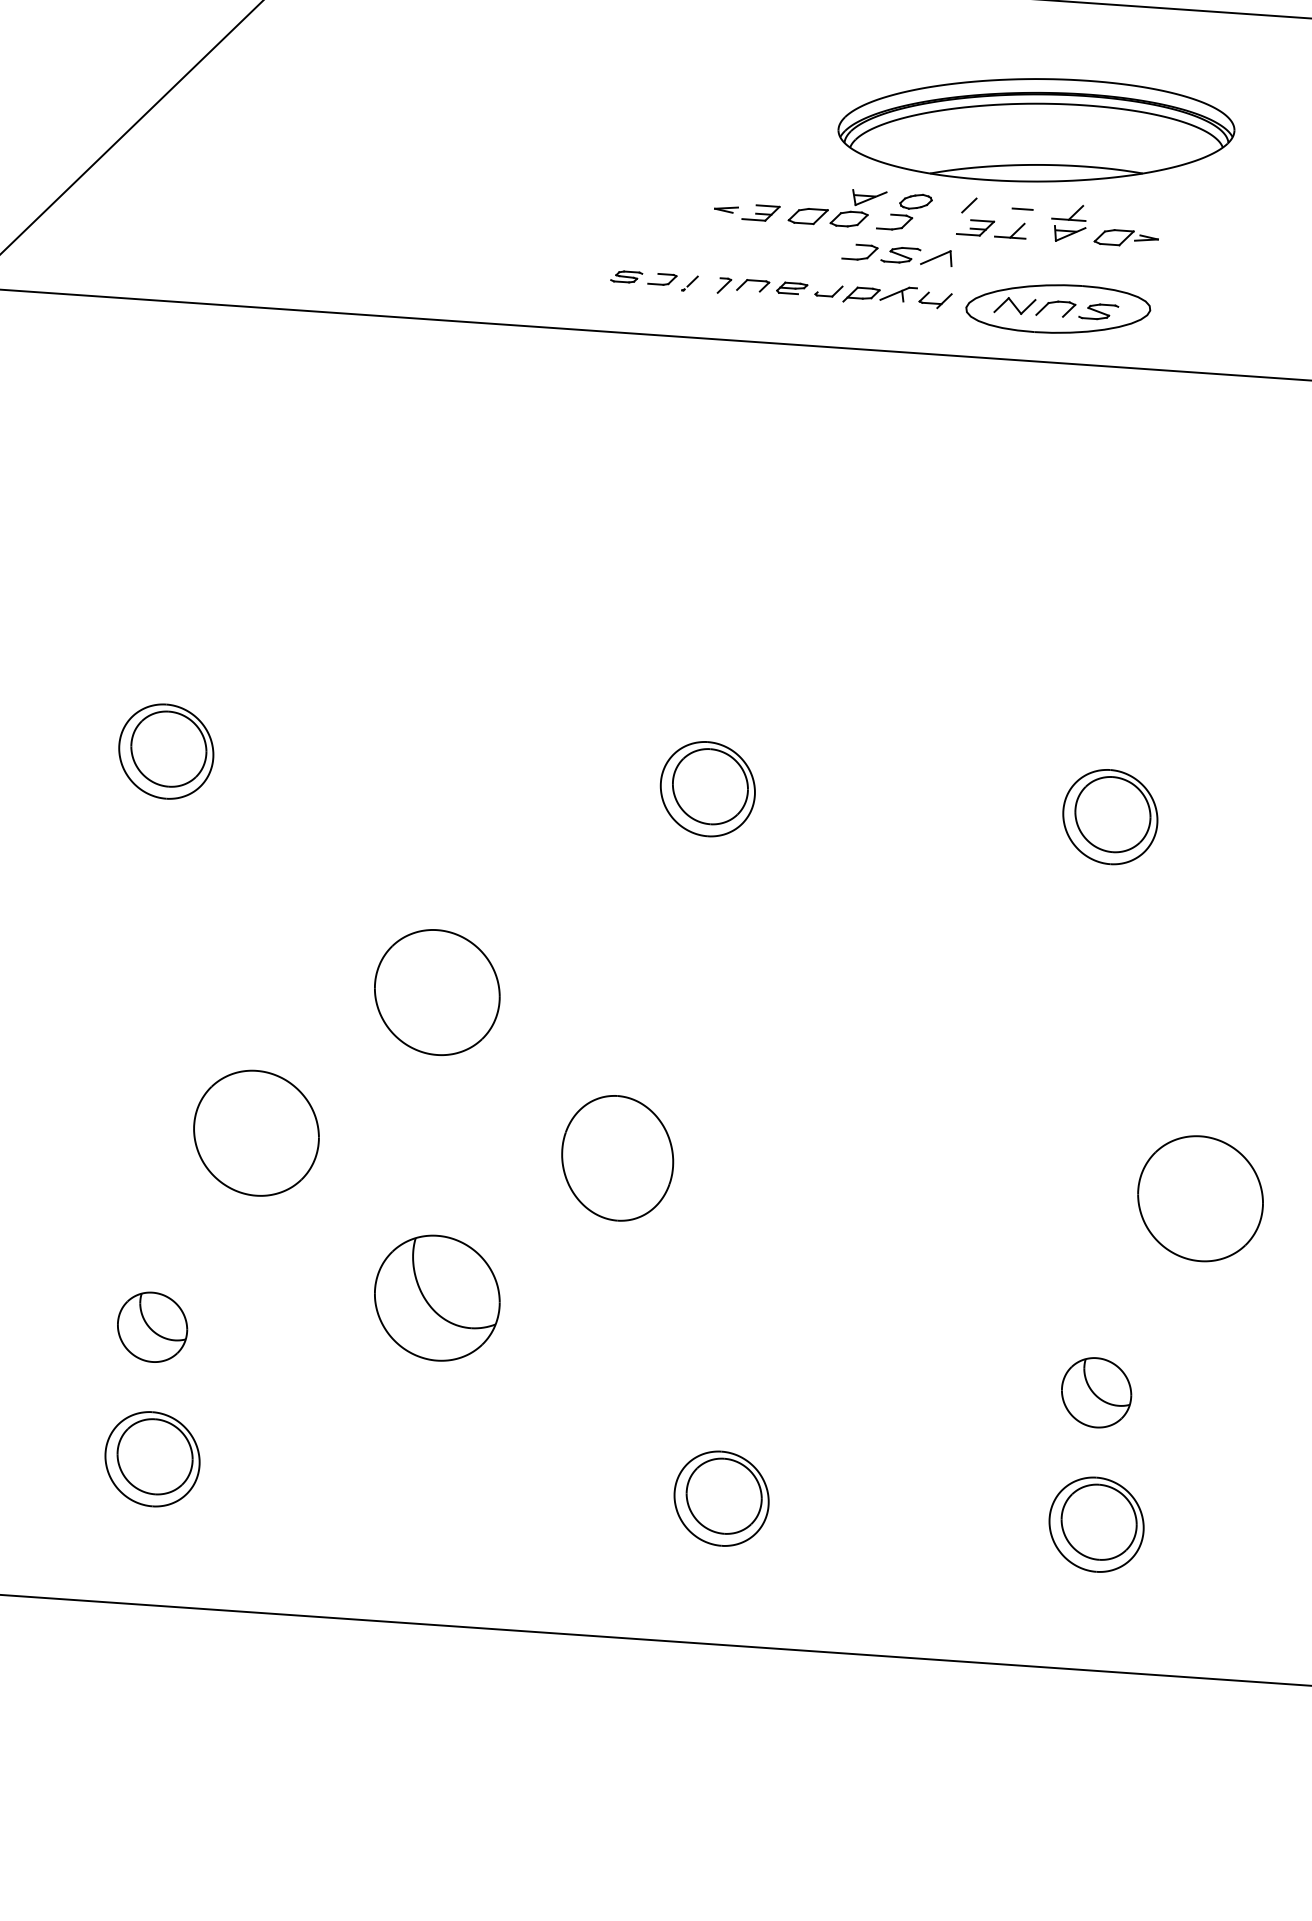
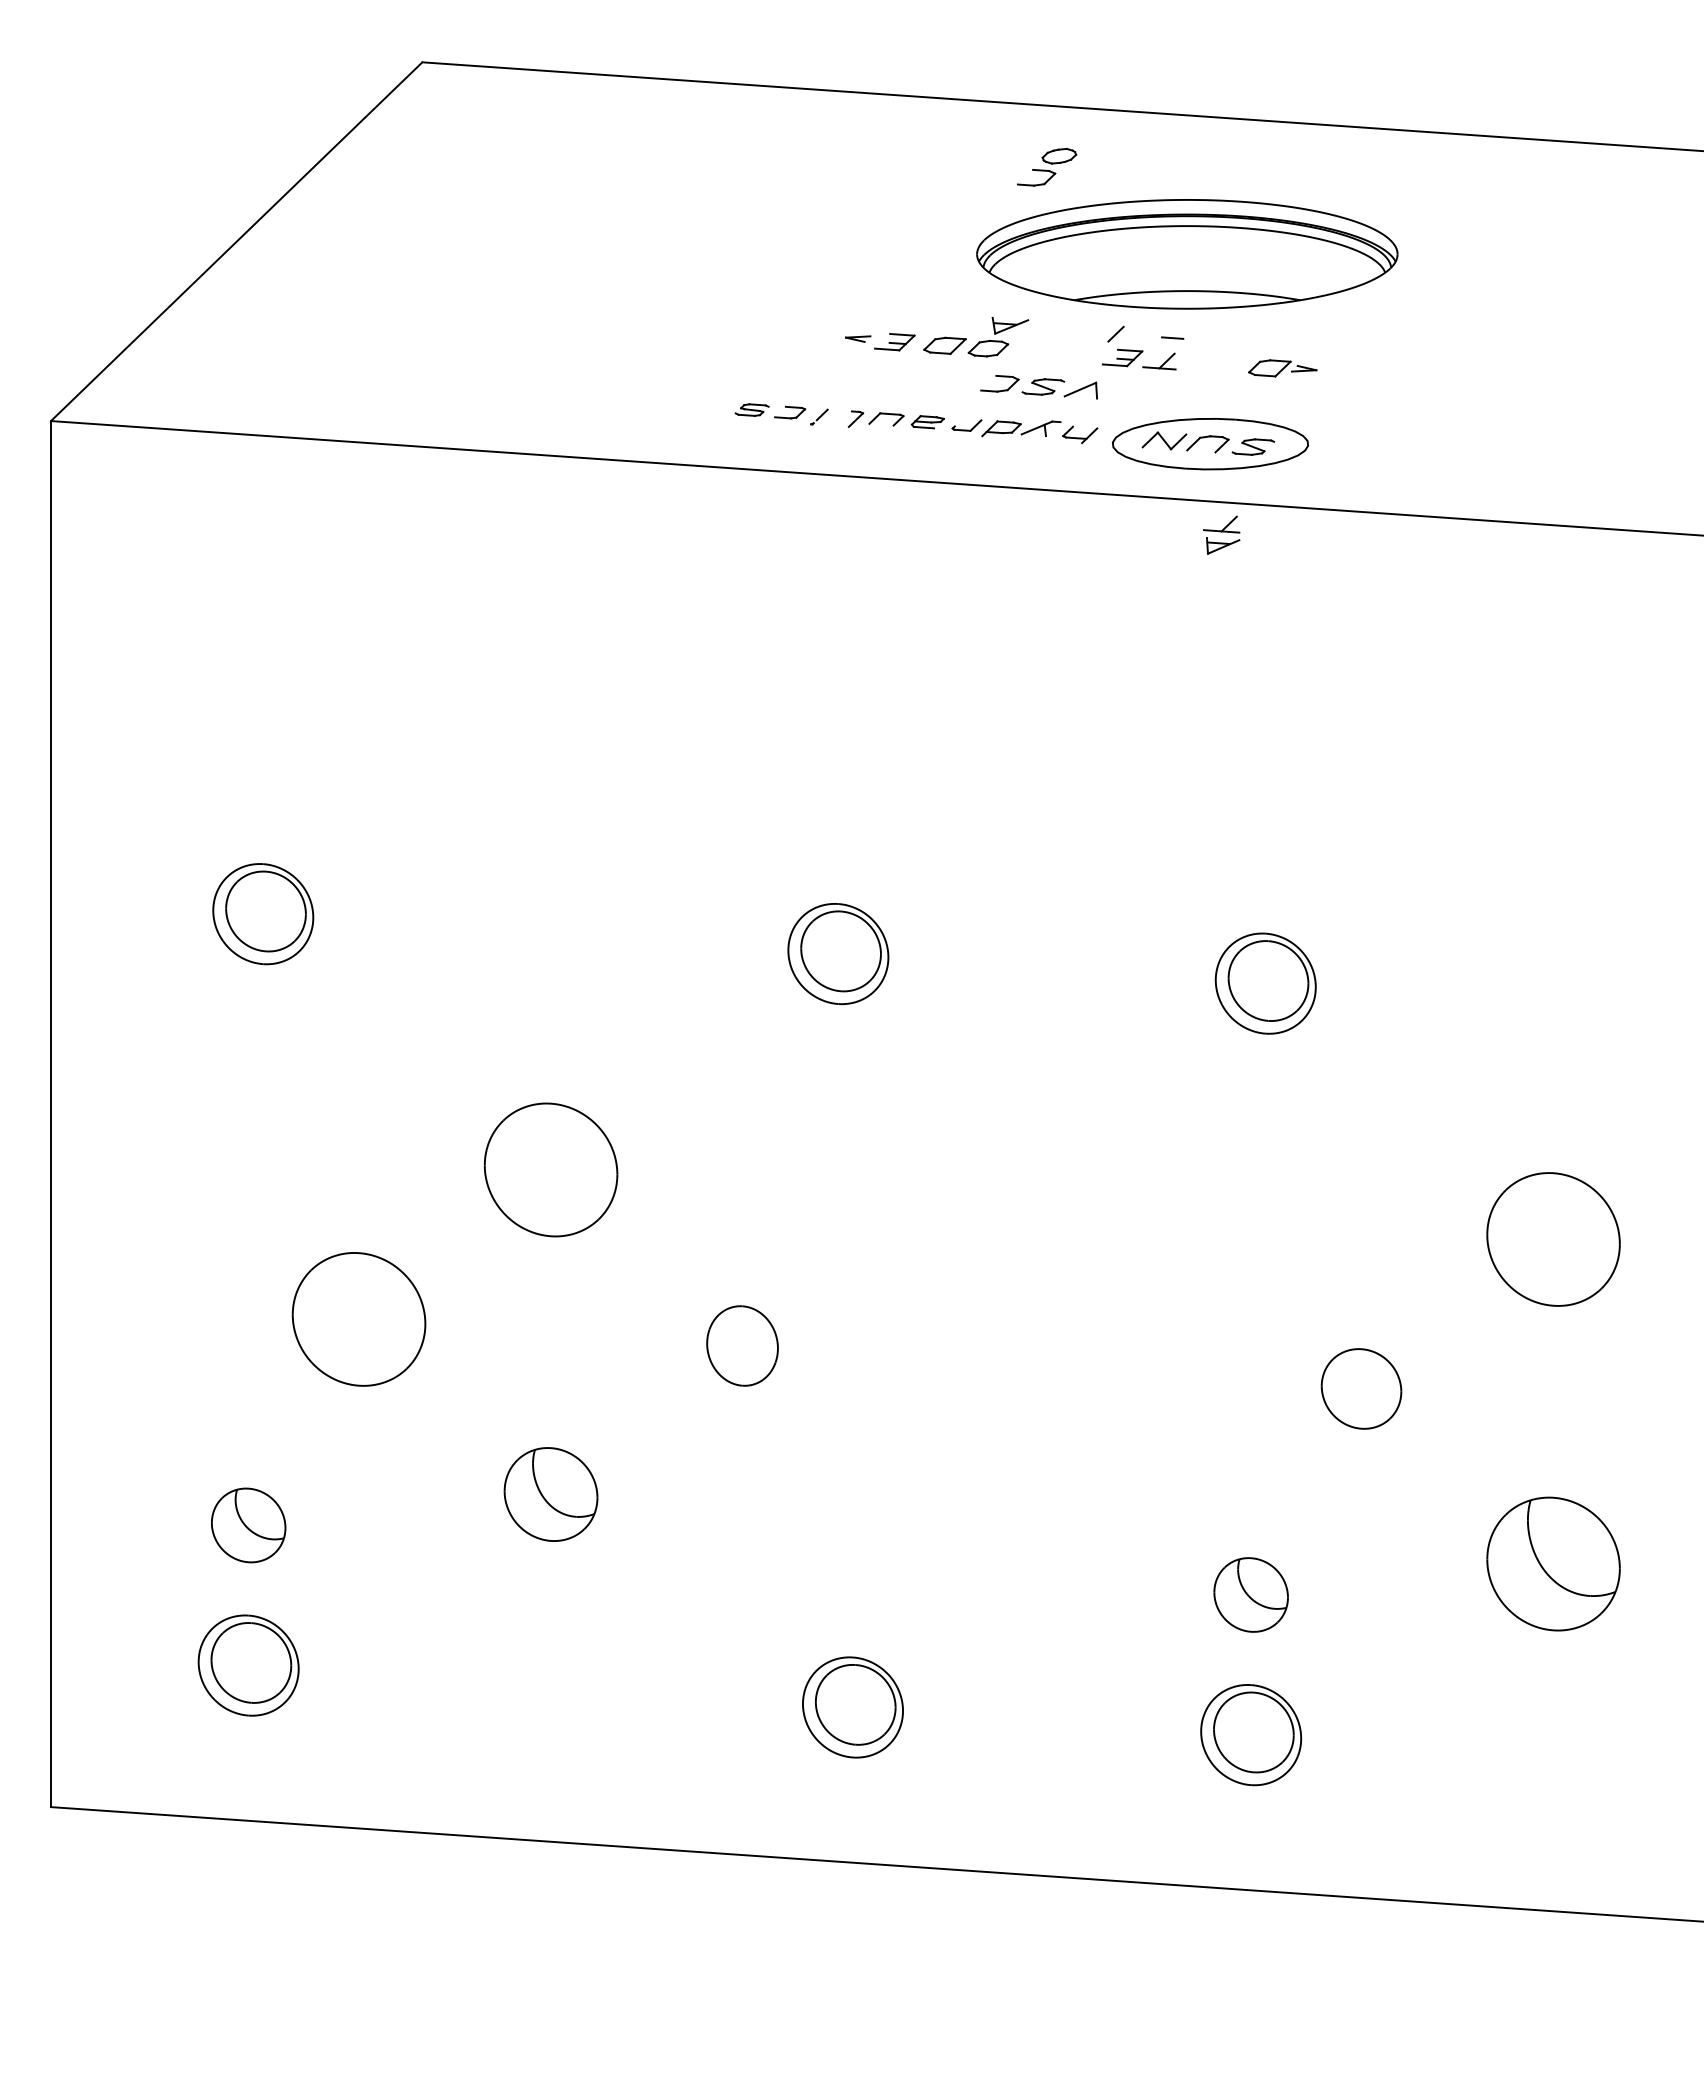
part: (904, 212) -> (1047, 167), moved
part: (1068, 222) -> (1221, 534), moved
part: (617, 1157) -> (742, 1345), size x0.6
part: (1200, 1198) -> (1361, 1388), size x0.6
part: (436, 1298) -> (550, 1494), size x0.7

